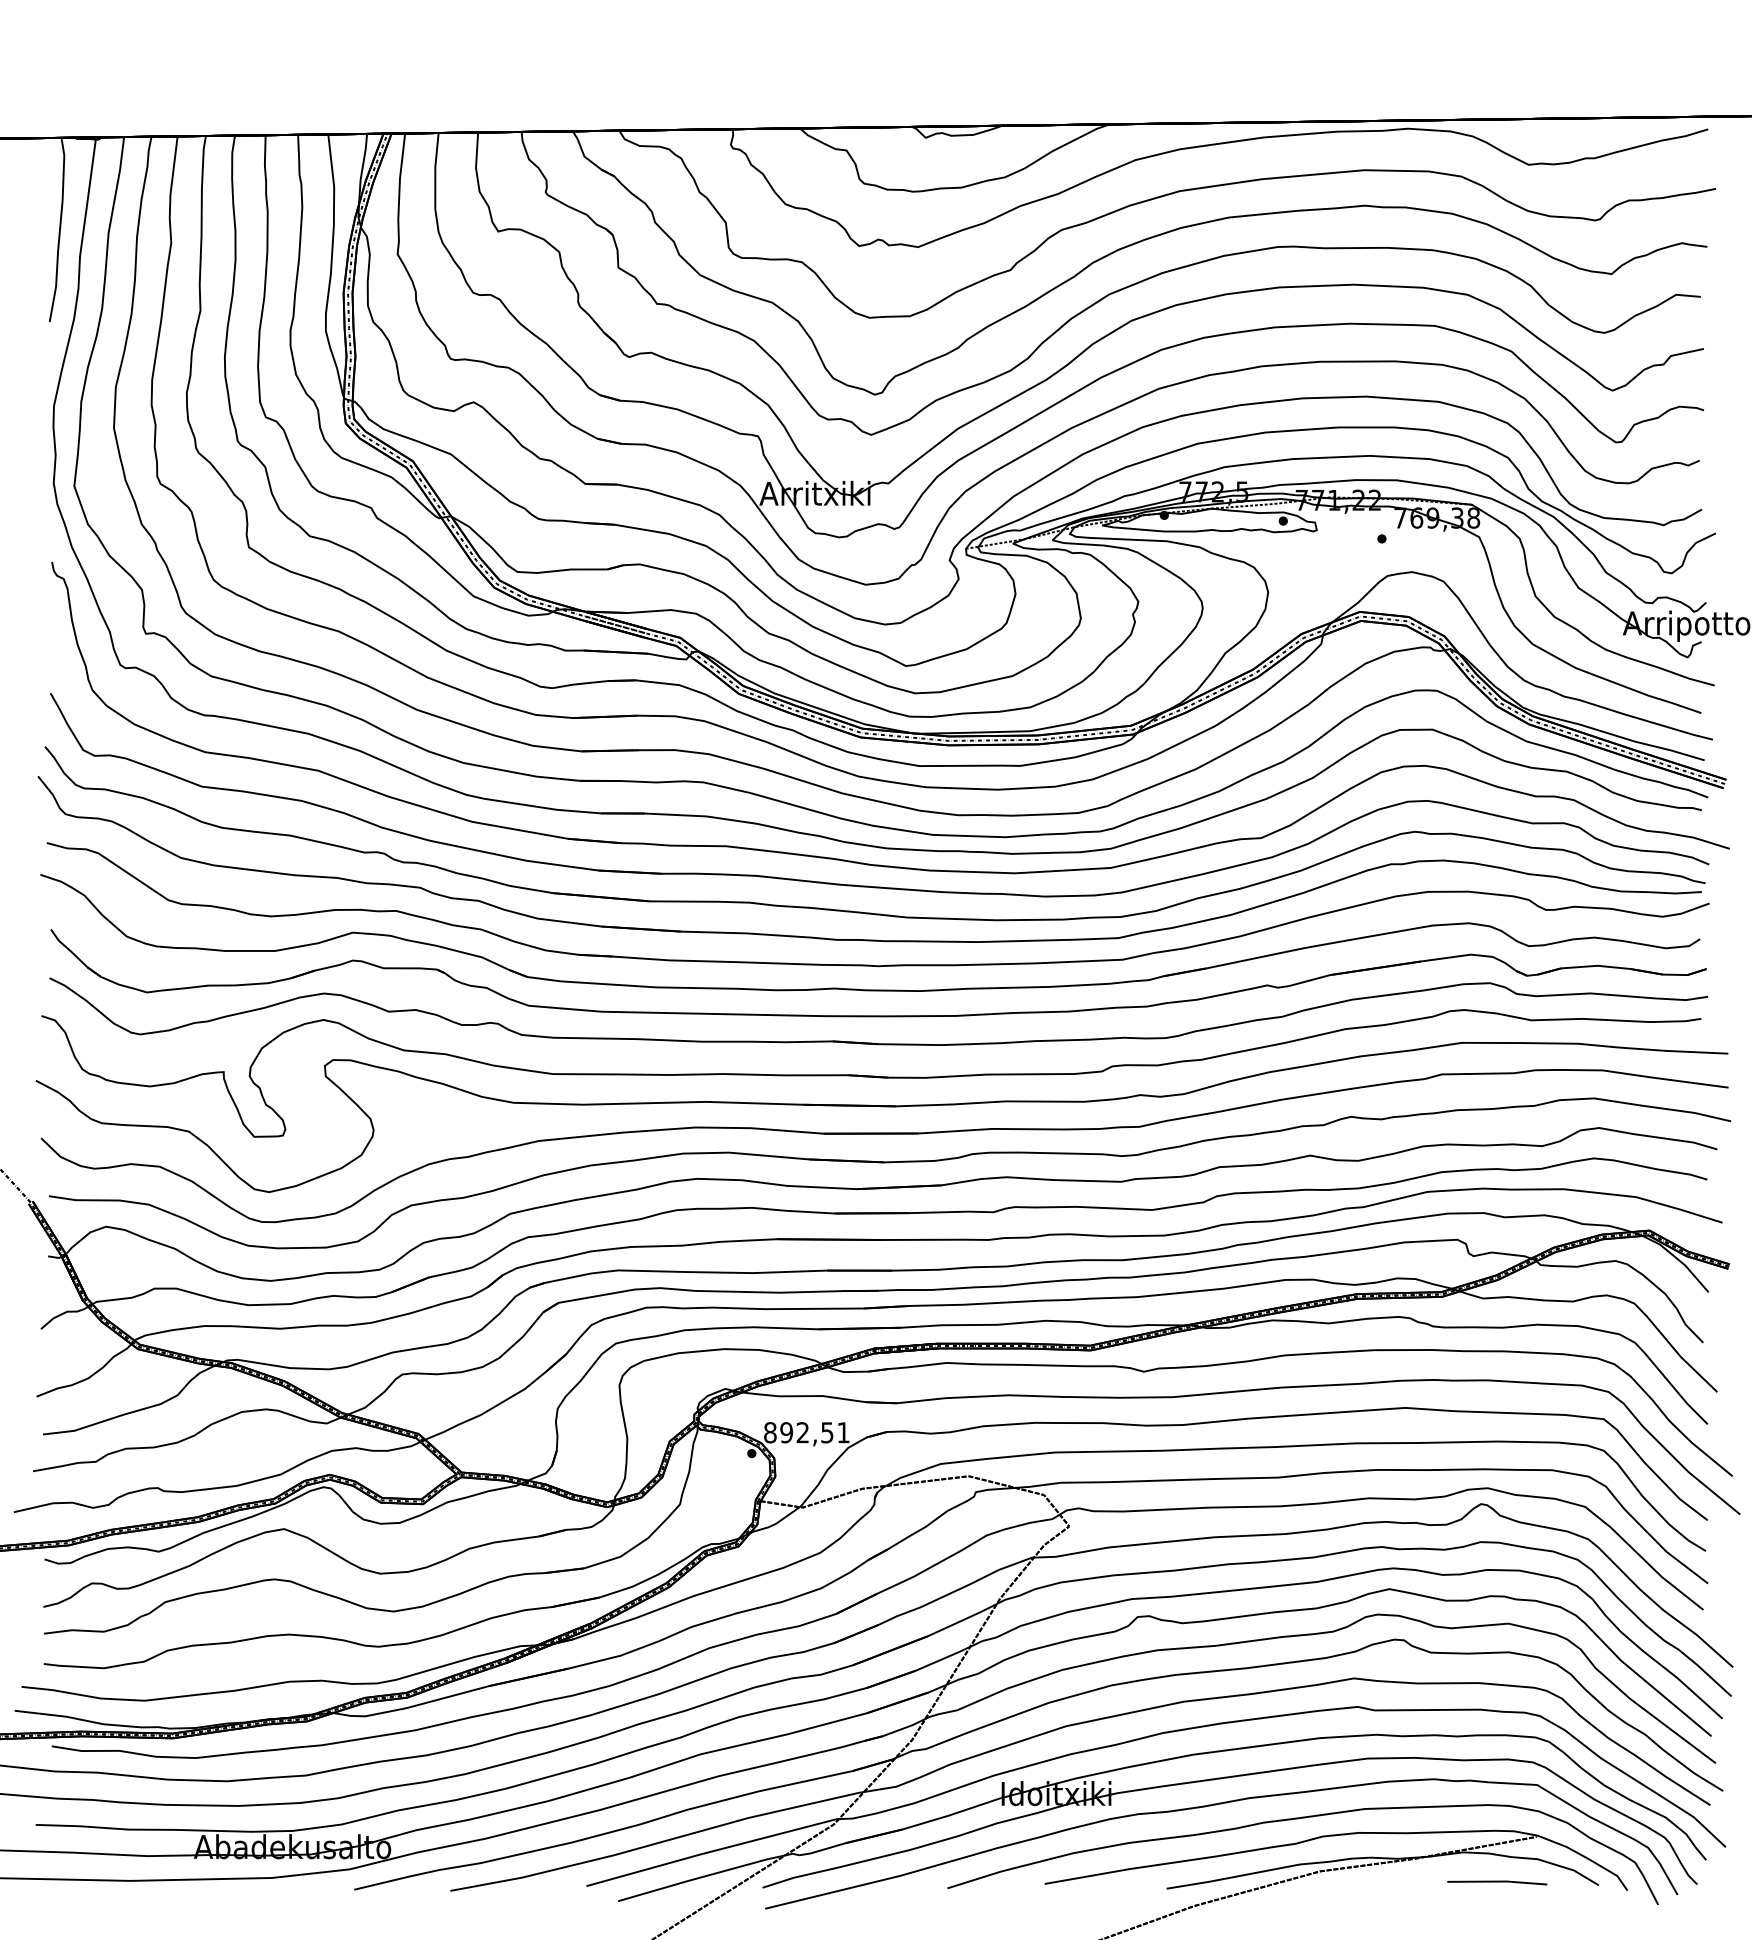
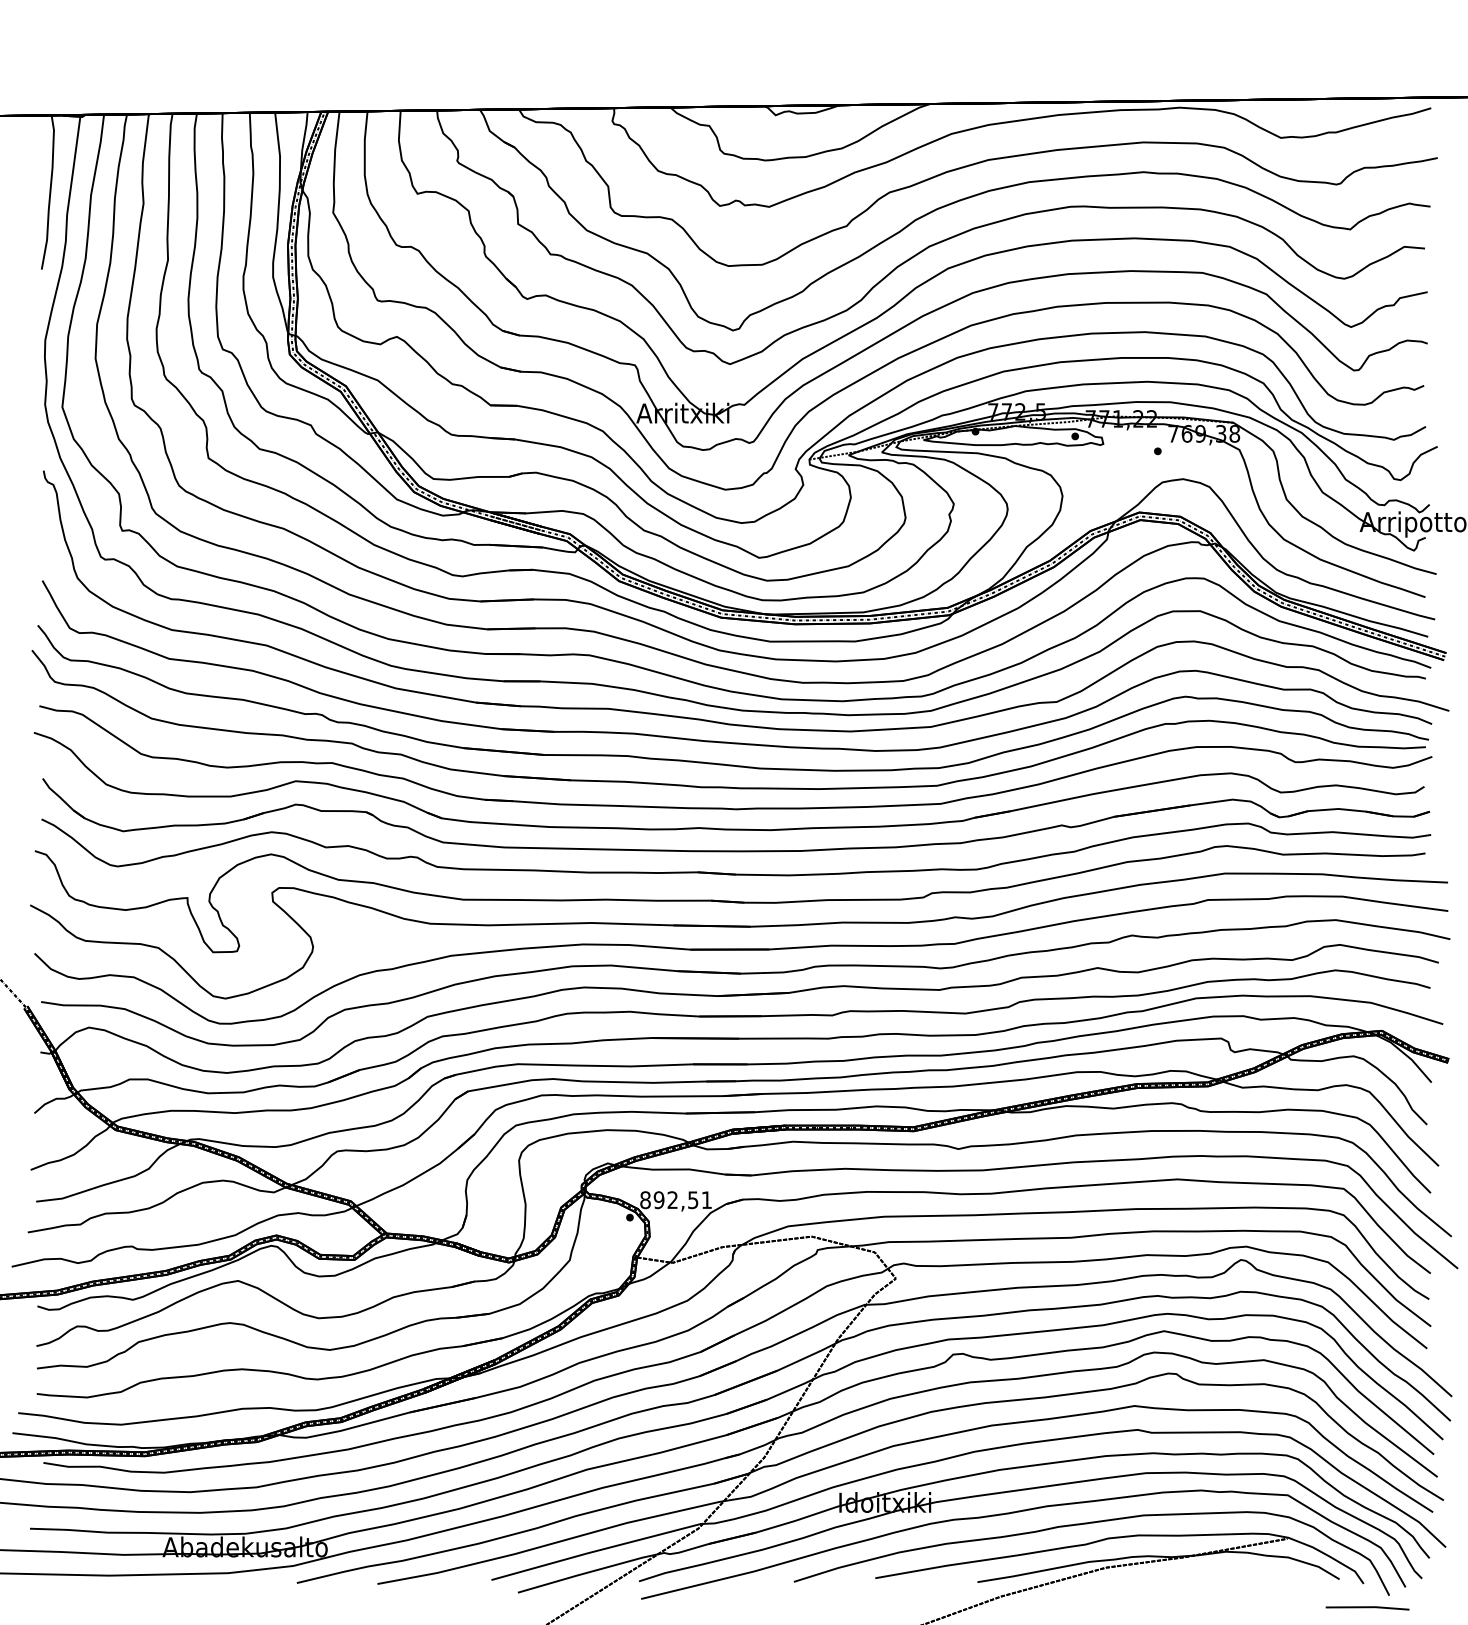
line: (1497, 1882) -> (1367, 1607), moved

